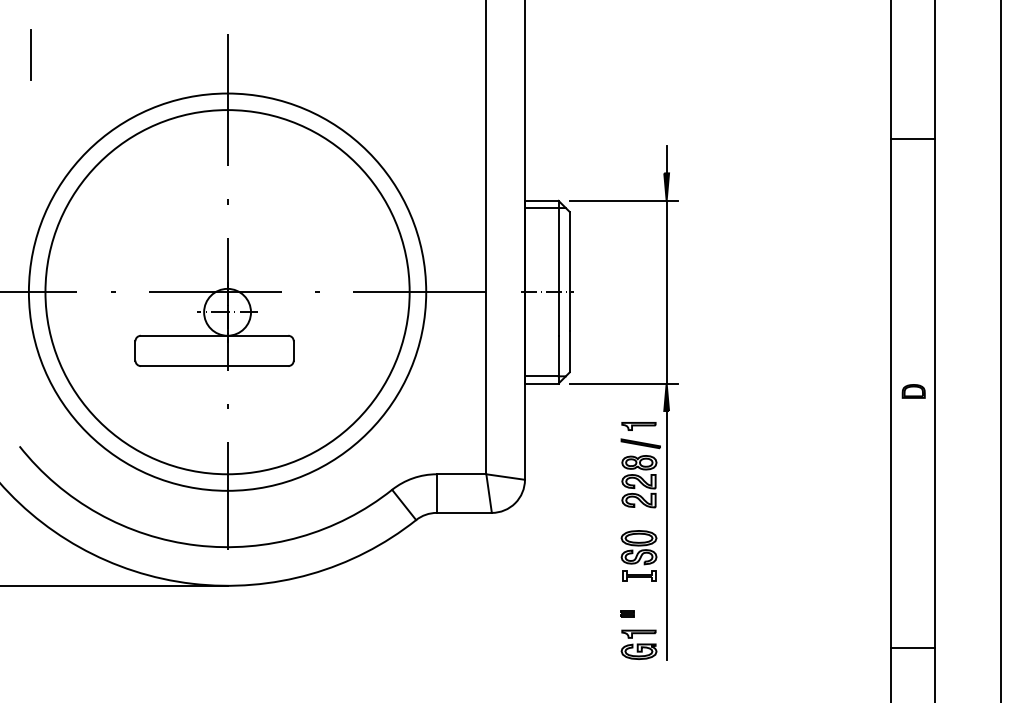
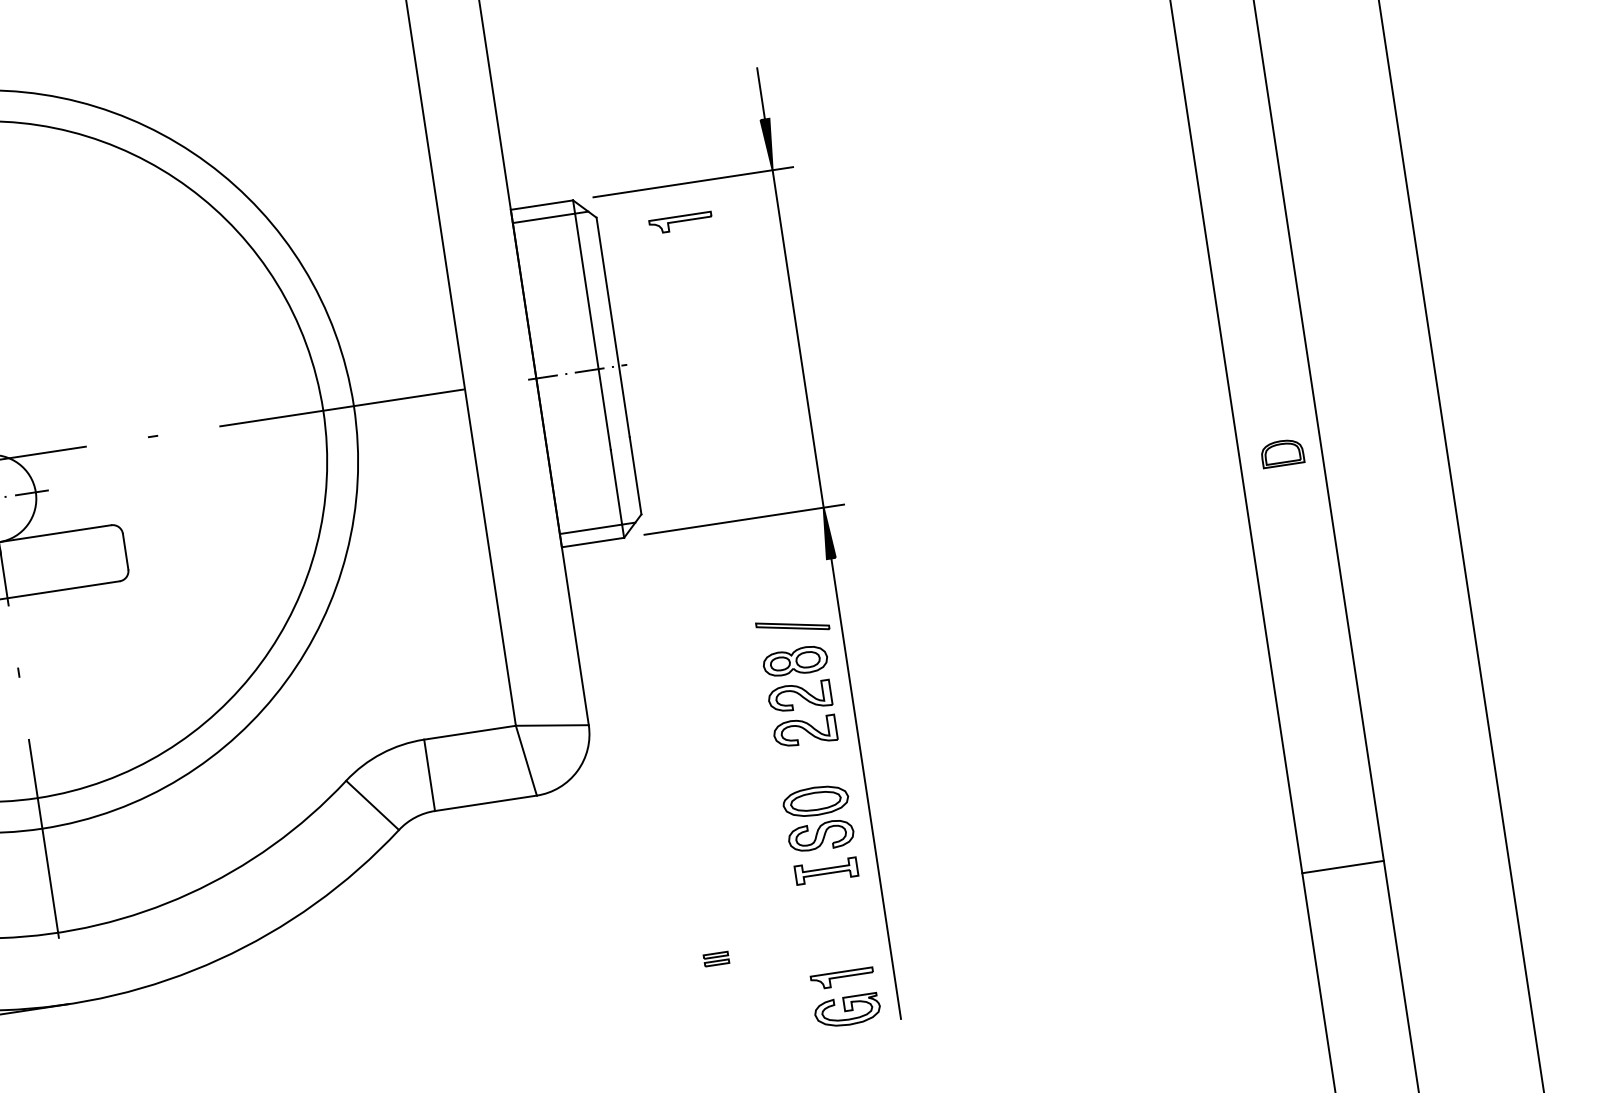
part: (638, 426) -> (680, 223), moved
part: (627, 613) -> (715, 958), moved
line: (912, 648) -> (1342, 867), moved

